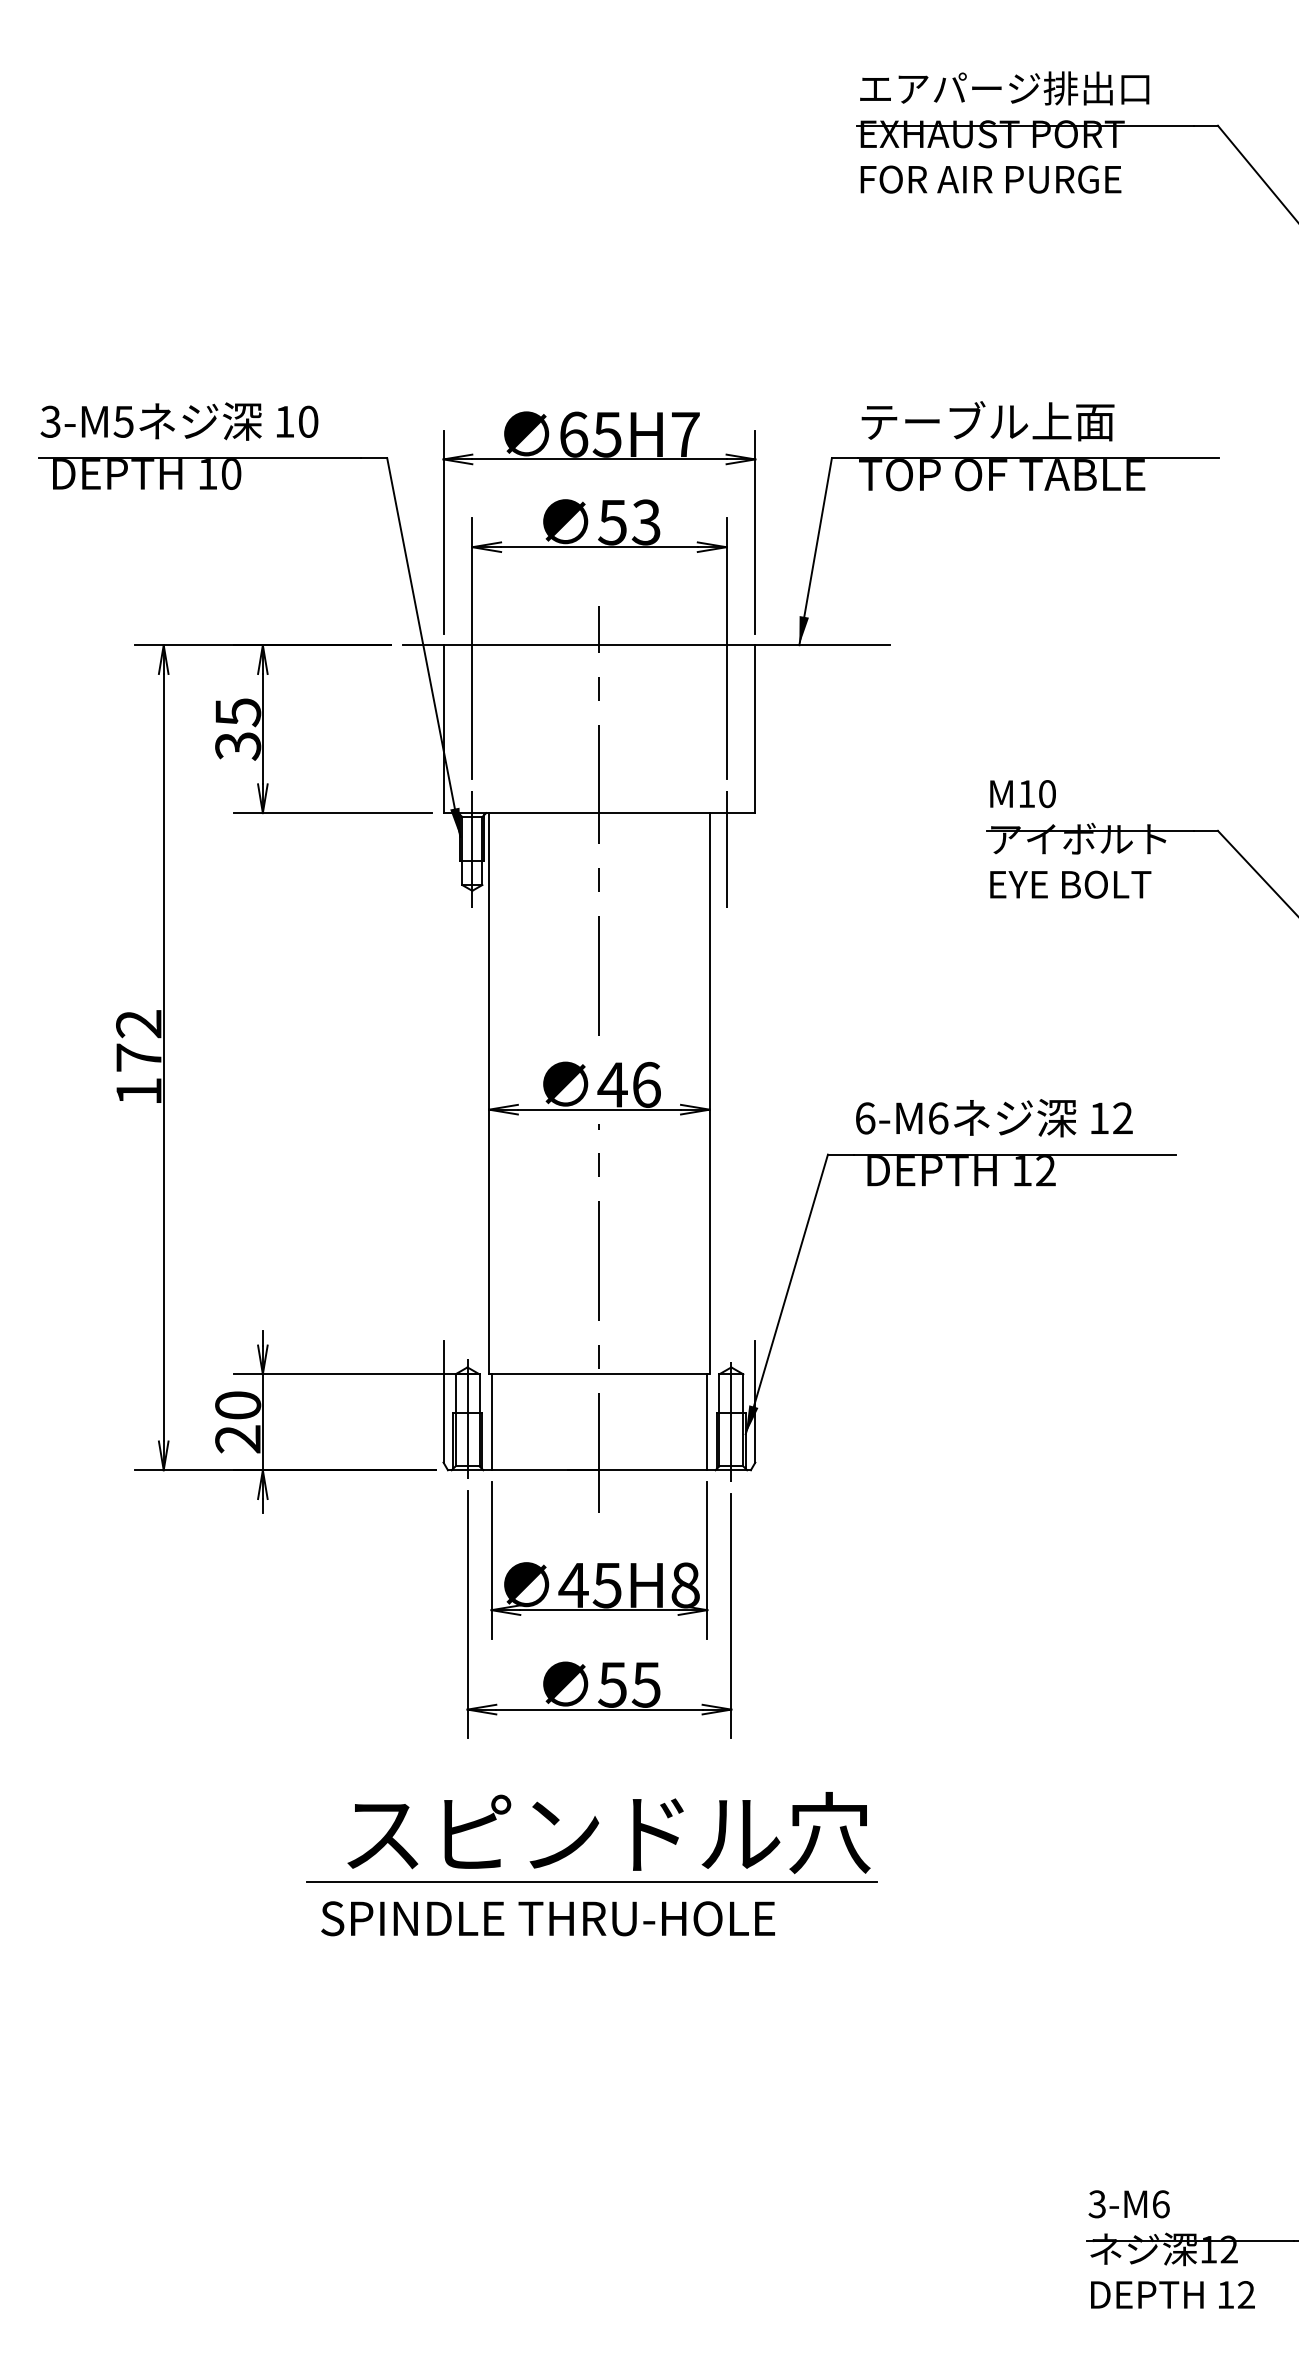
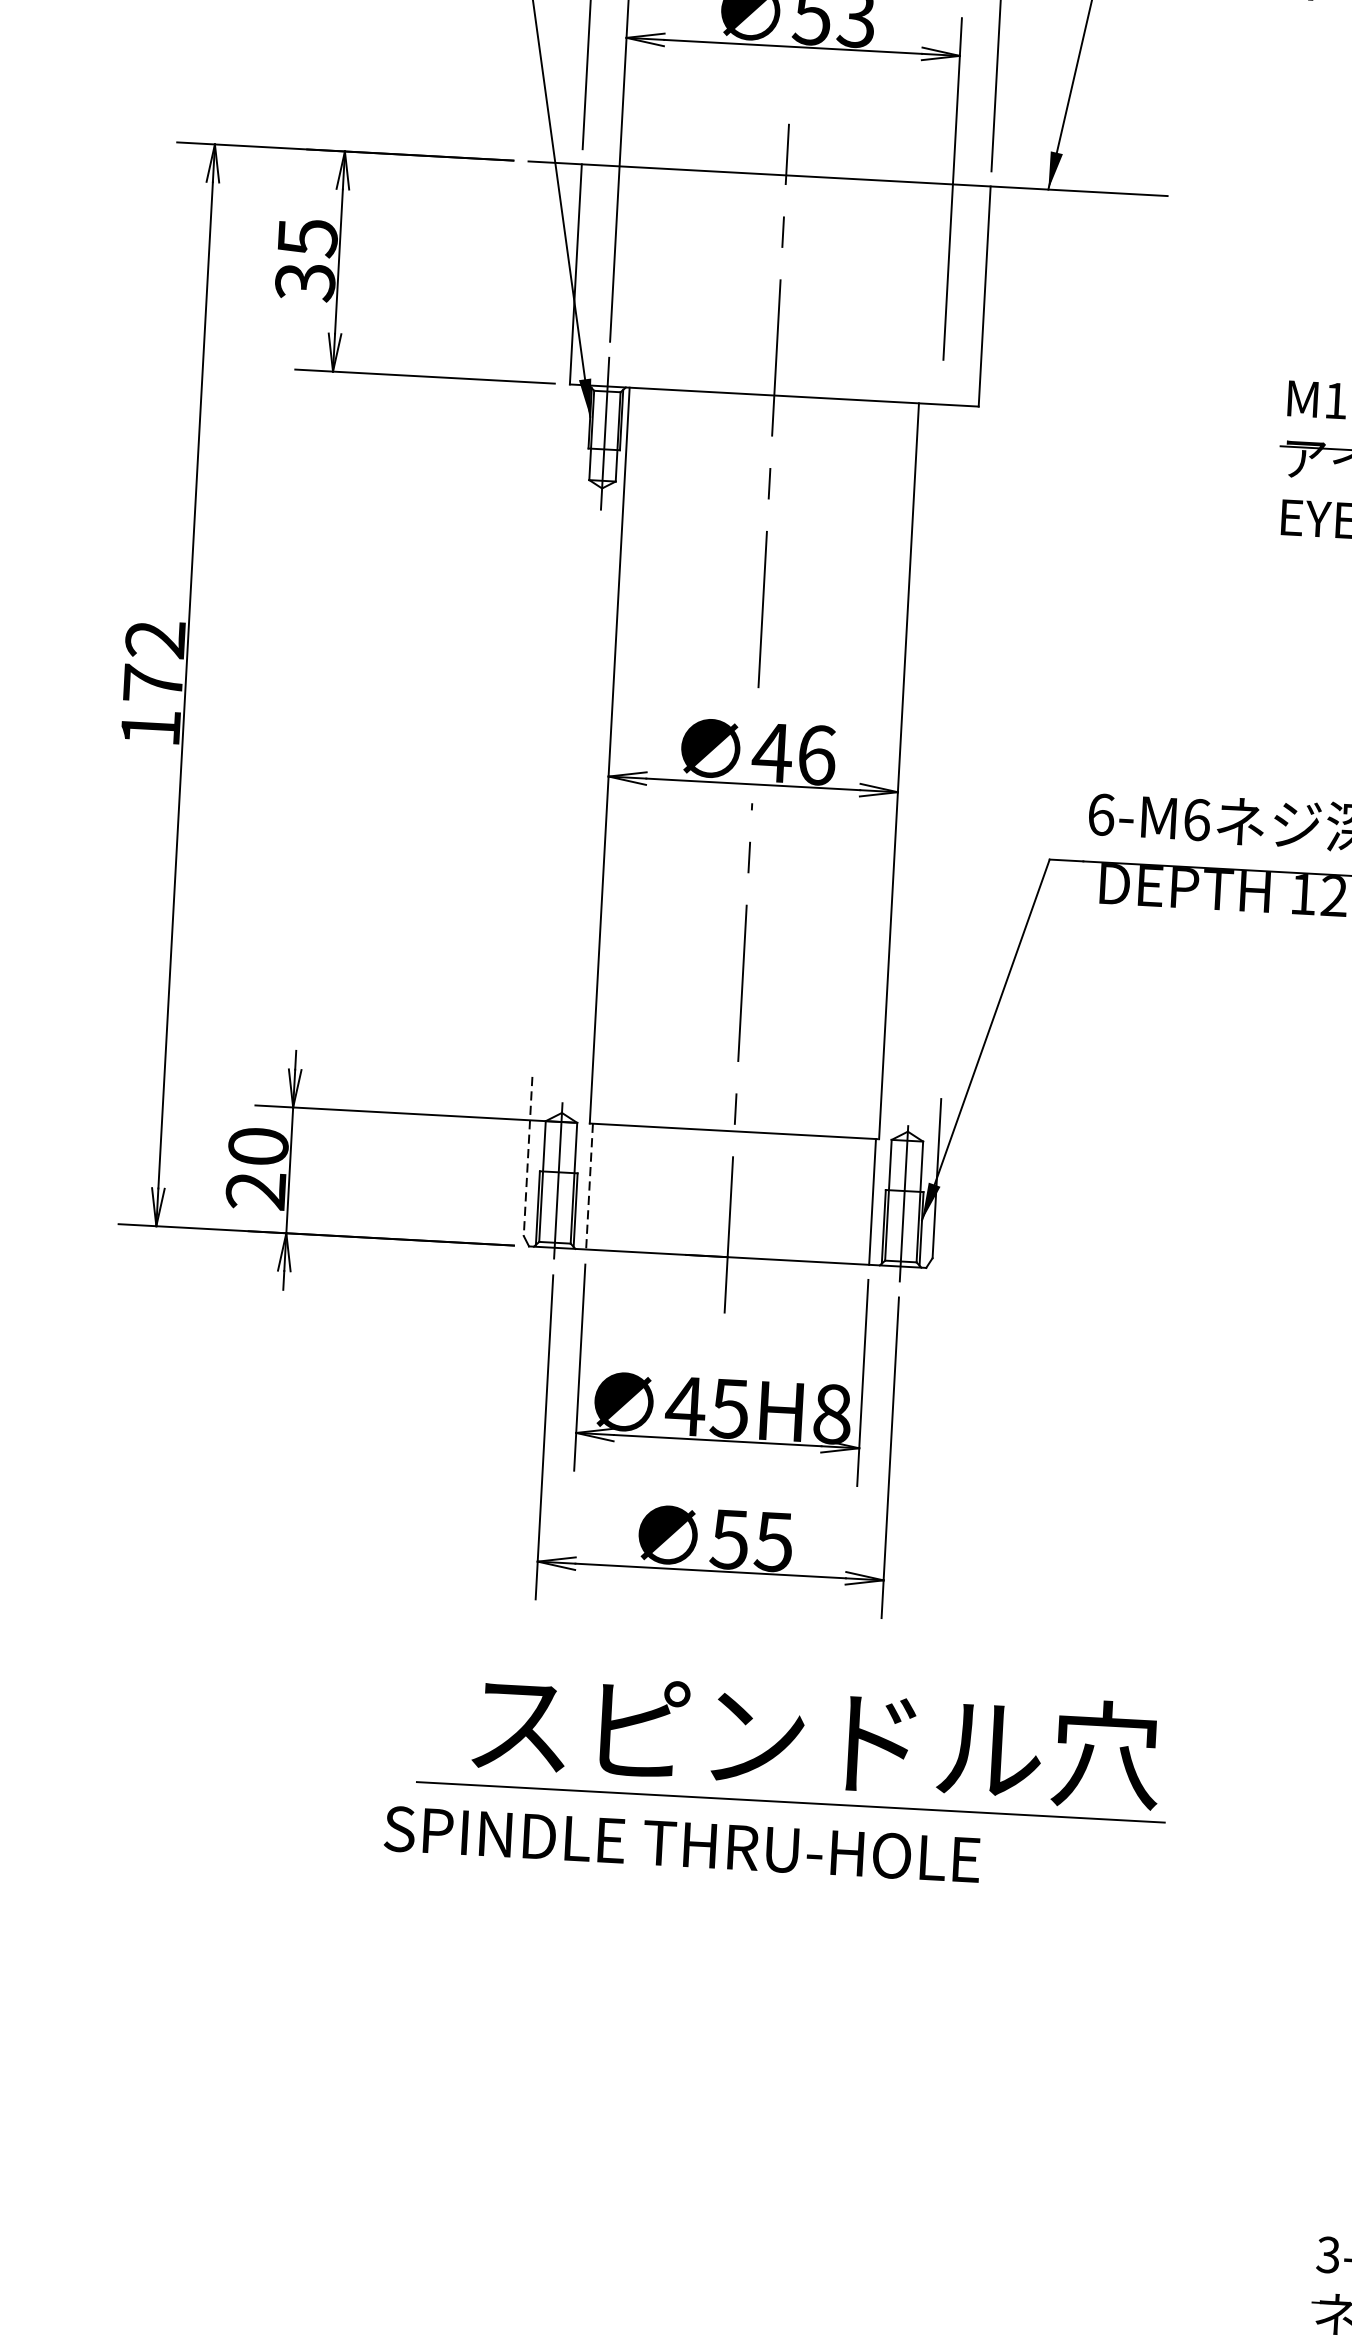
line: (726, 848) -> (938, 450), removed
line: (443, 1401) -> (528, 1155), solid -> dashed
line: (491, 1422) -> (589, 1186), solid -> dashed
part: (591, 1837) -> (793, 1743), moved
text: (547, 1918) -> (681, 1844), moved

